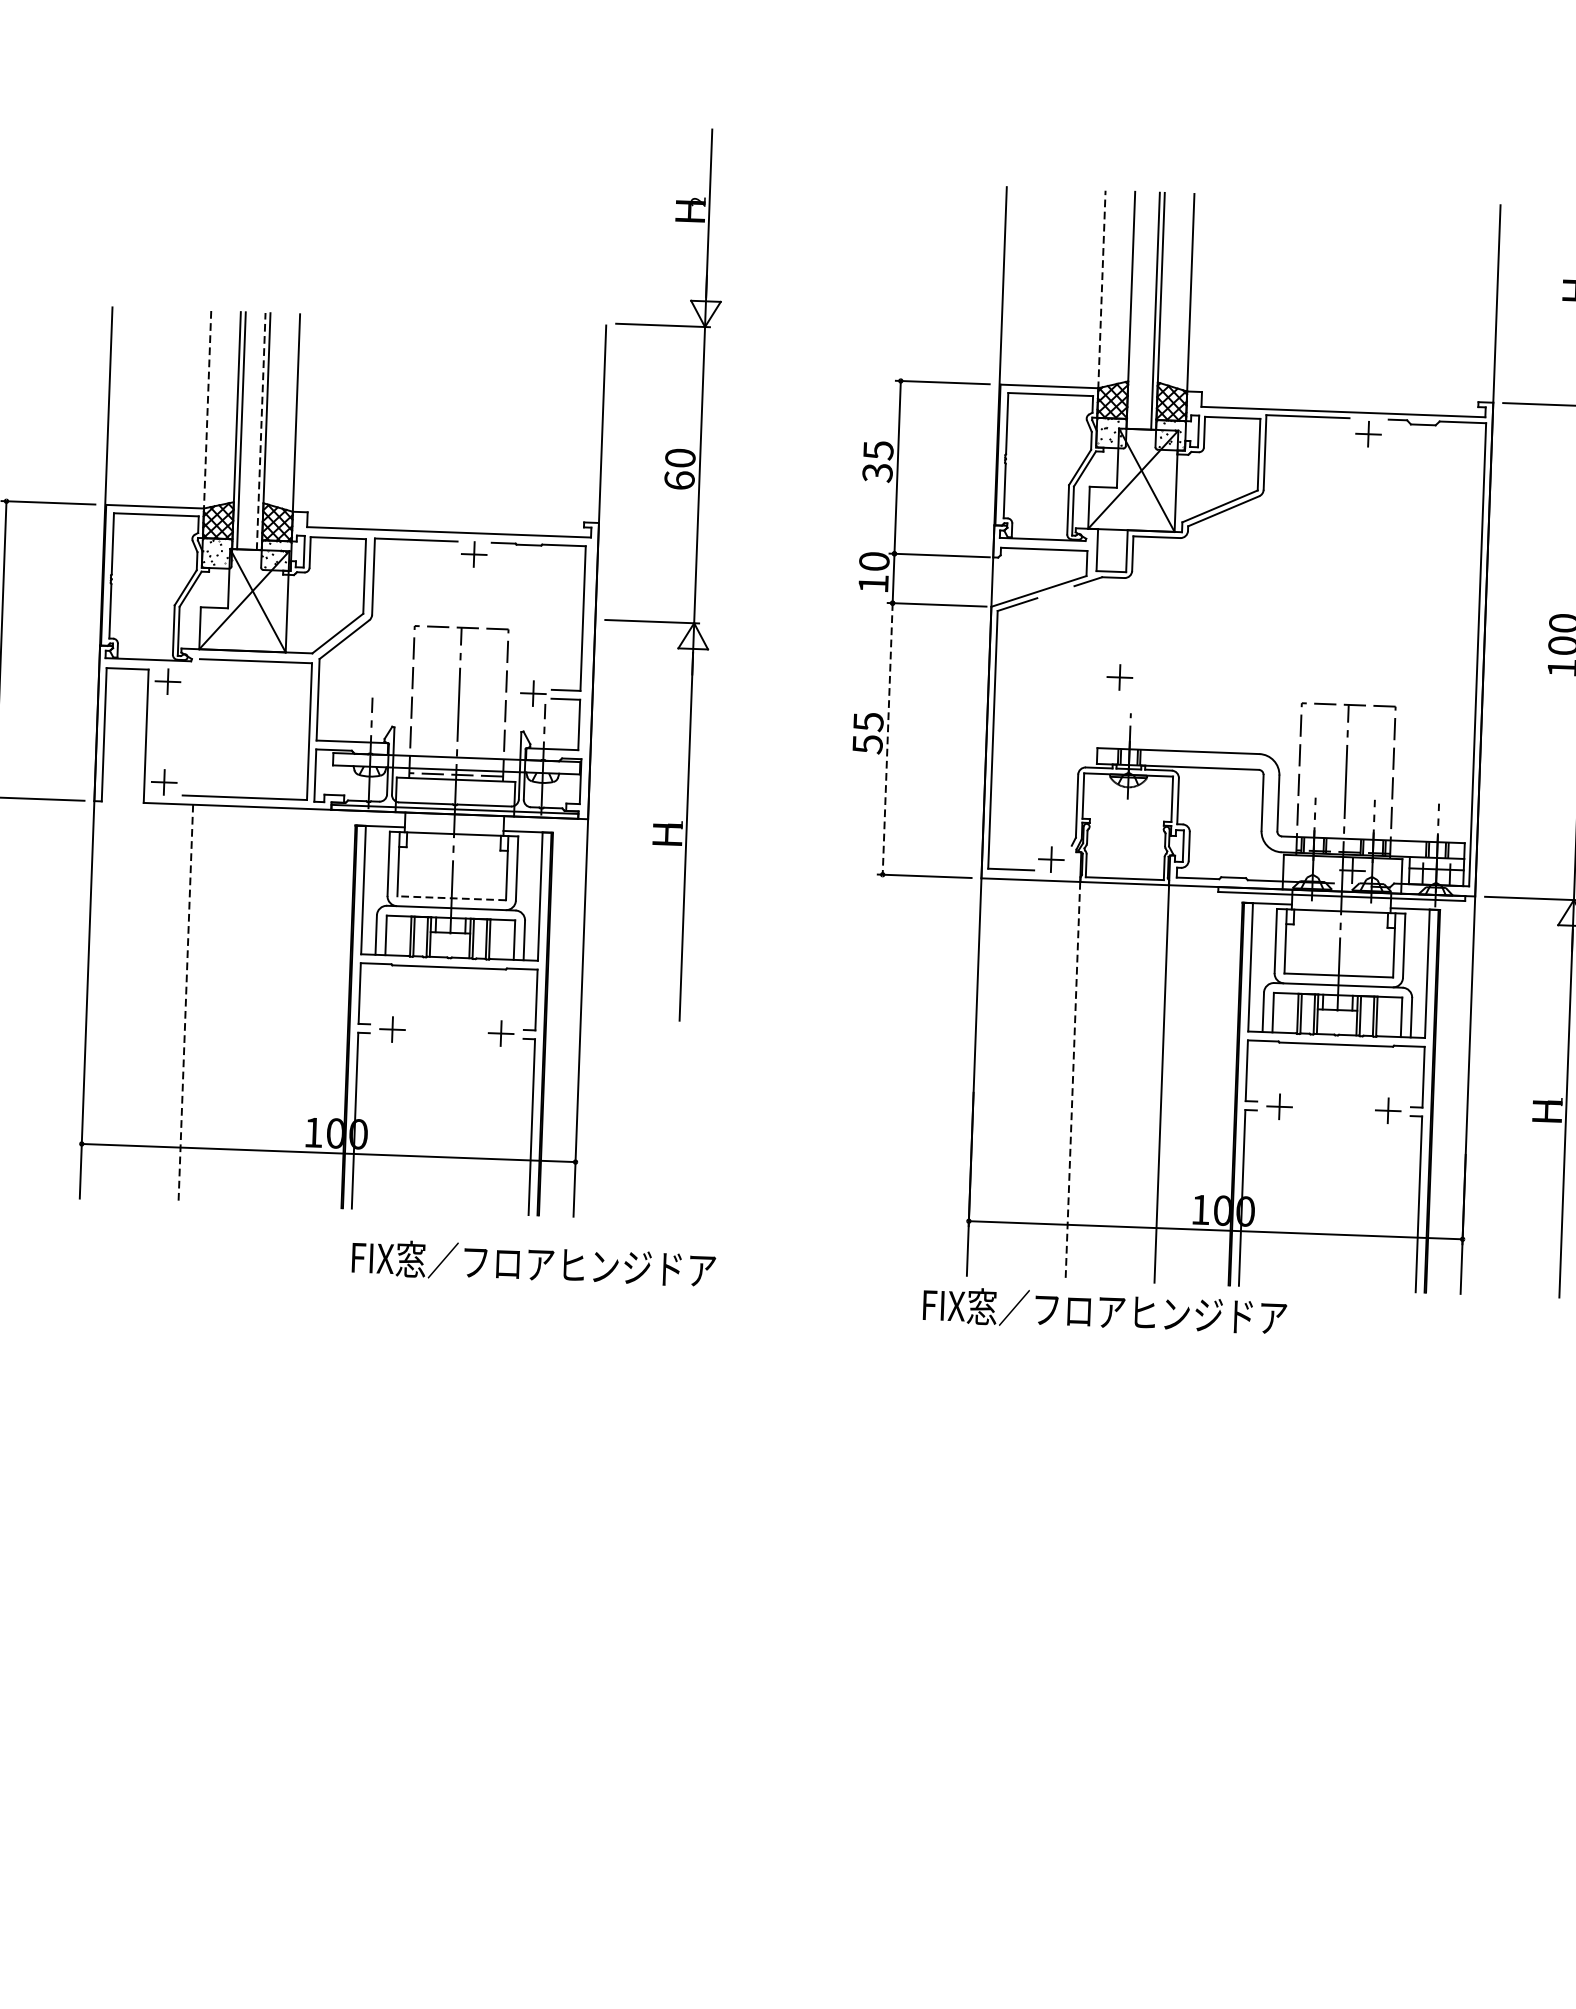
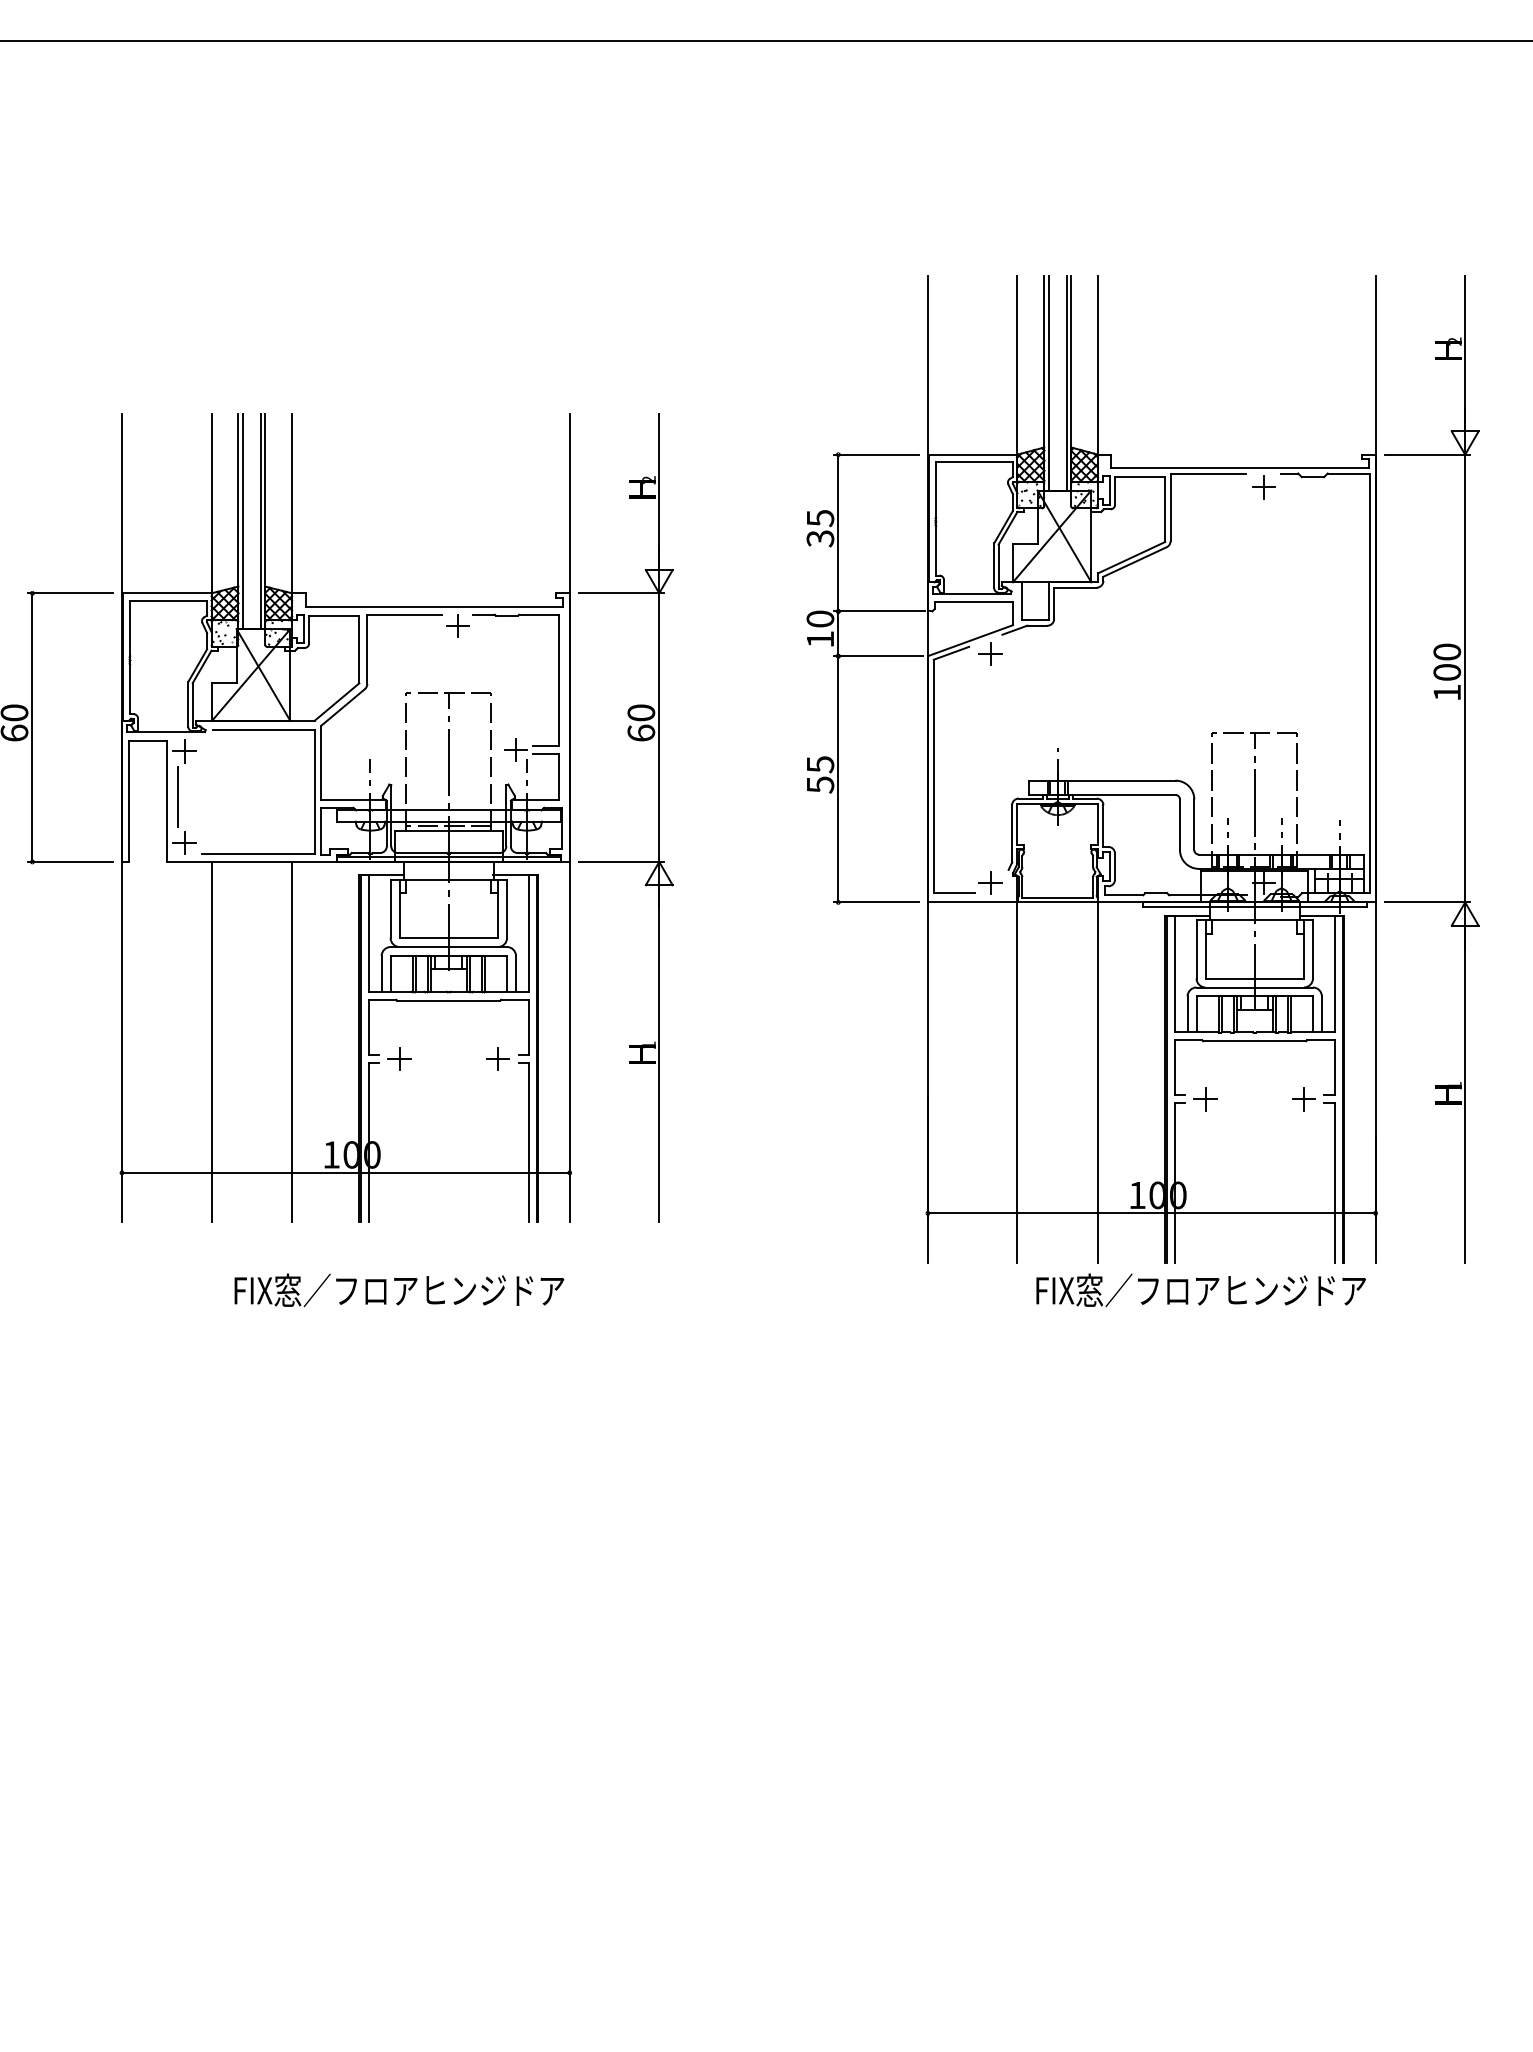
line: (1101, 289) -> (1017, 365), dashed -> solid
line: (1135, 309) -> (1048, 382), added
line: (207, 409) -> (211, 503), dashed -> solid
line: (260, 431) -> (260, 521), dashed -> solid
part: (695, 574) -> (658, 817), moved
part: (1119, 677) -> (990, 653), moved
line: (158, 731) -> (177, 796), added
line: (887, 739) -> (838, 779), dashed -> solid
line: (451, 898) -> (448, 938), dashed -> solid
line: (185, 1003) -> (211, 1042), dashed -> solid
line: (275, 1006) -> (292, 1041), added
line: (1072, 1081) -> (1017, 1083), dashed -> solid
text: (534, 1263) -> (399, 1290), moved
text: (1104, 1311) -> (1200, 1290), moved

